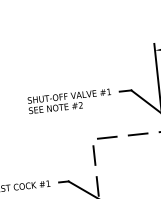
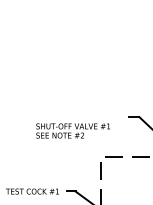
text: (69, 100) -> (72, 130), moved

